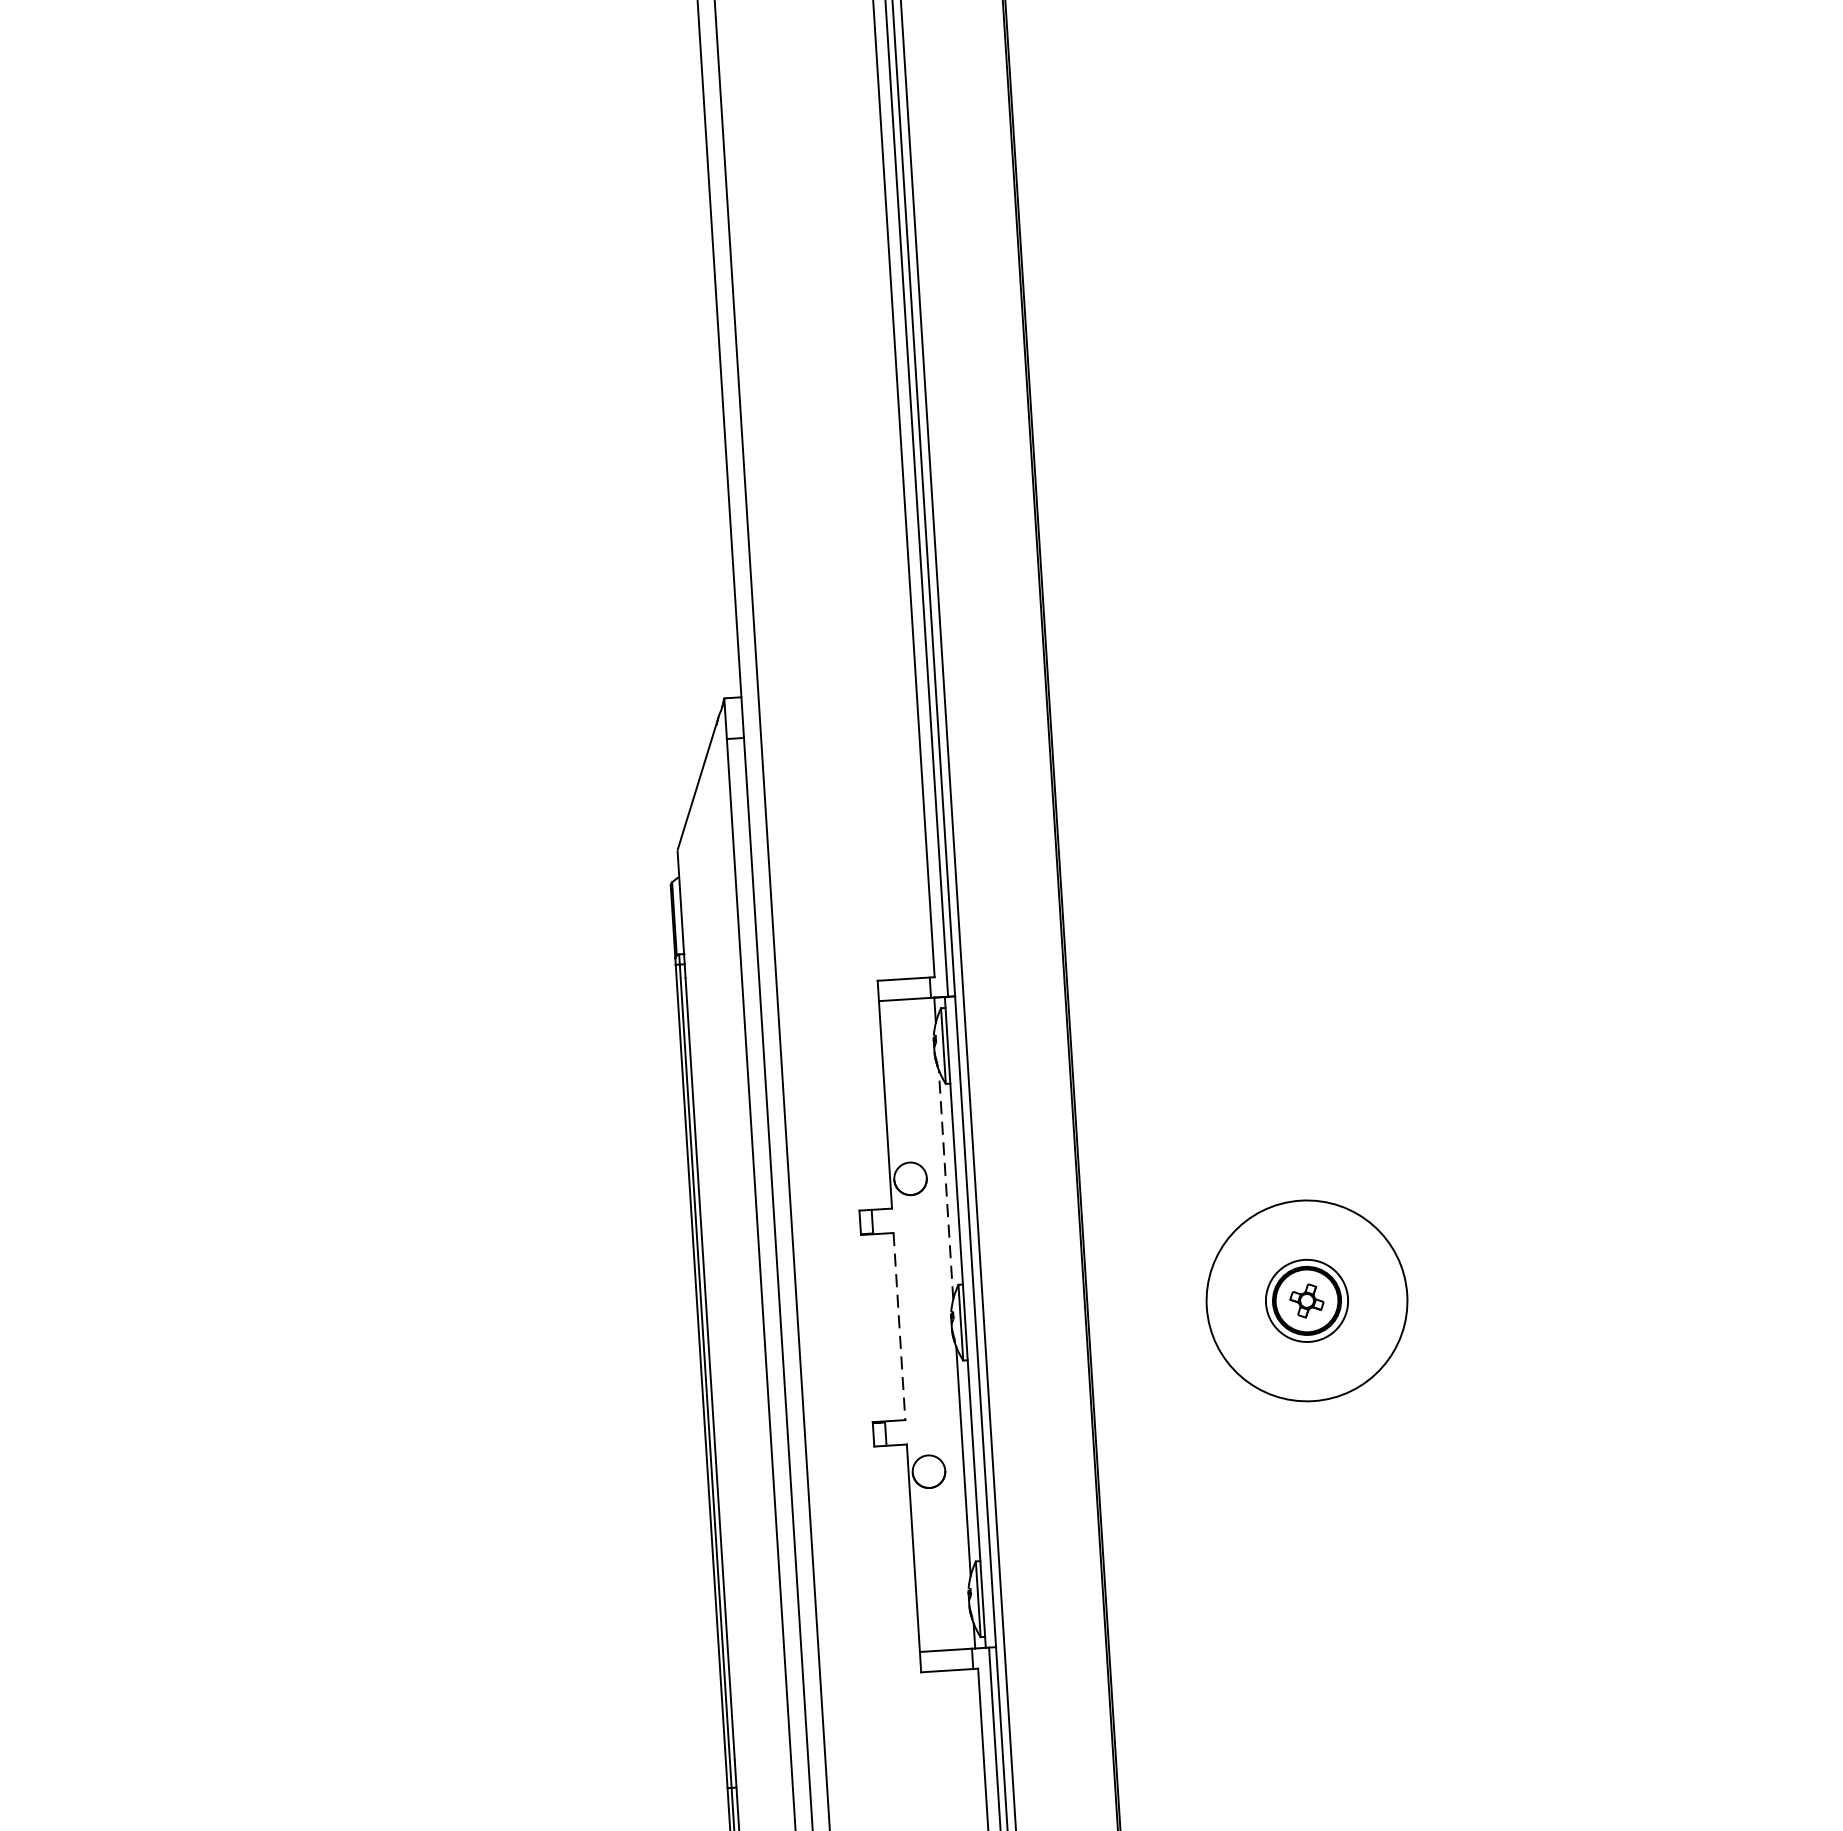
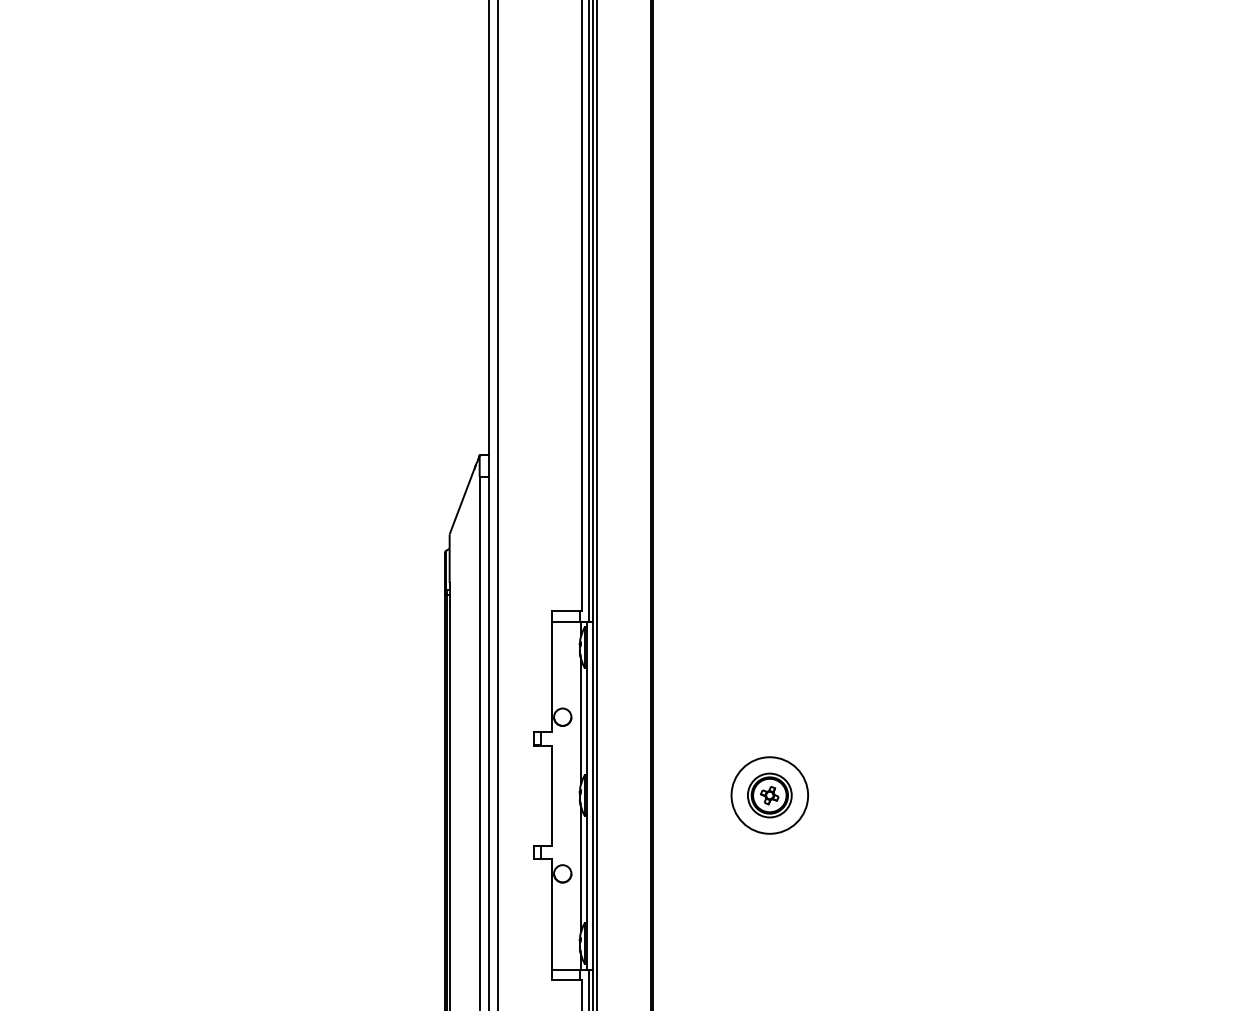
line: (946, 1184) -> (581, 721), dashed -> solid
circle: (1306, 1300) -> (769, 795), size x0.71
line: (898, 1328) -> (551, 796), dashed -> solid

